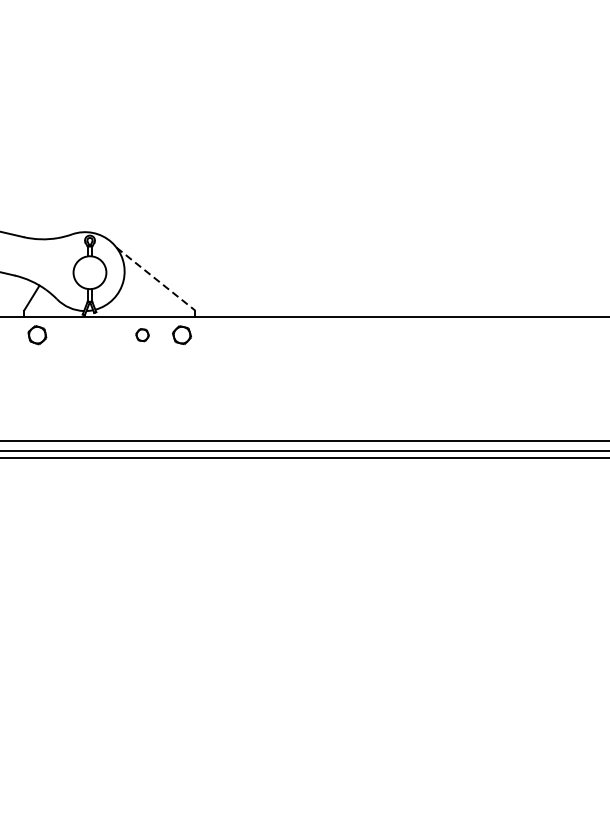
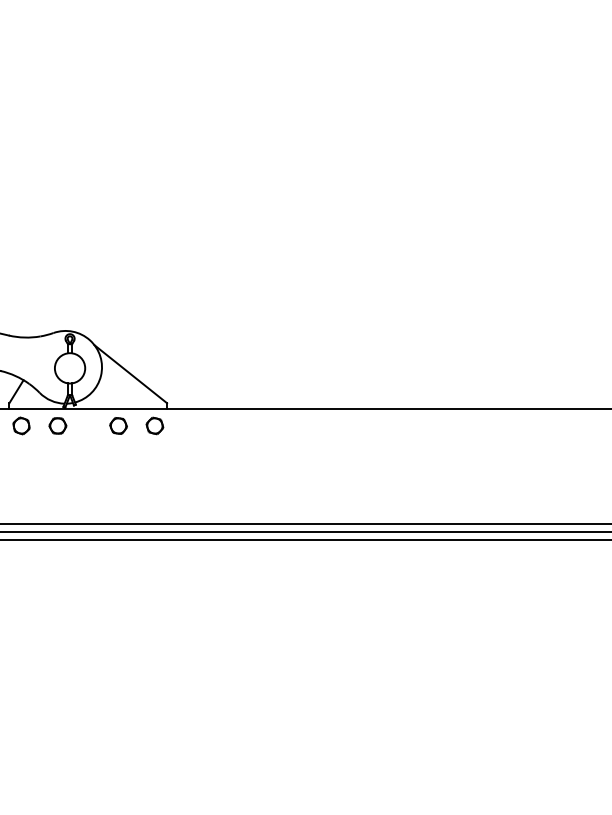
line: (156, 279) -> (131, 374), dashed -> solid
part: (76, 334) -> (57, 425), added
part: (142, 334) -> (118, 425), size x1.43

